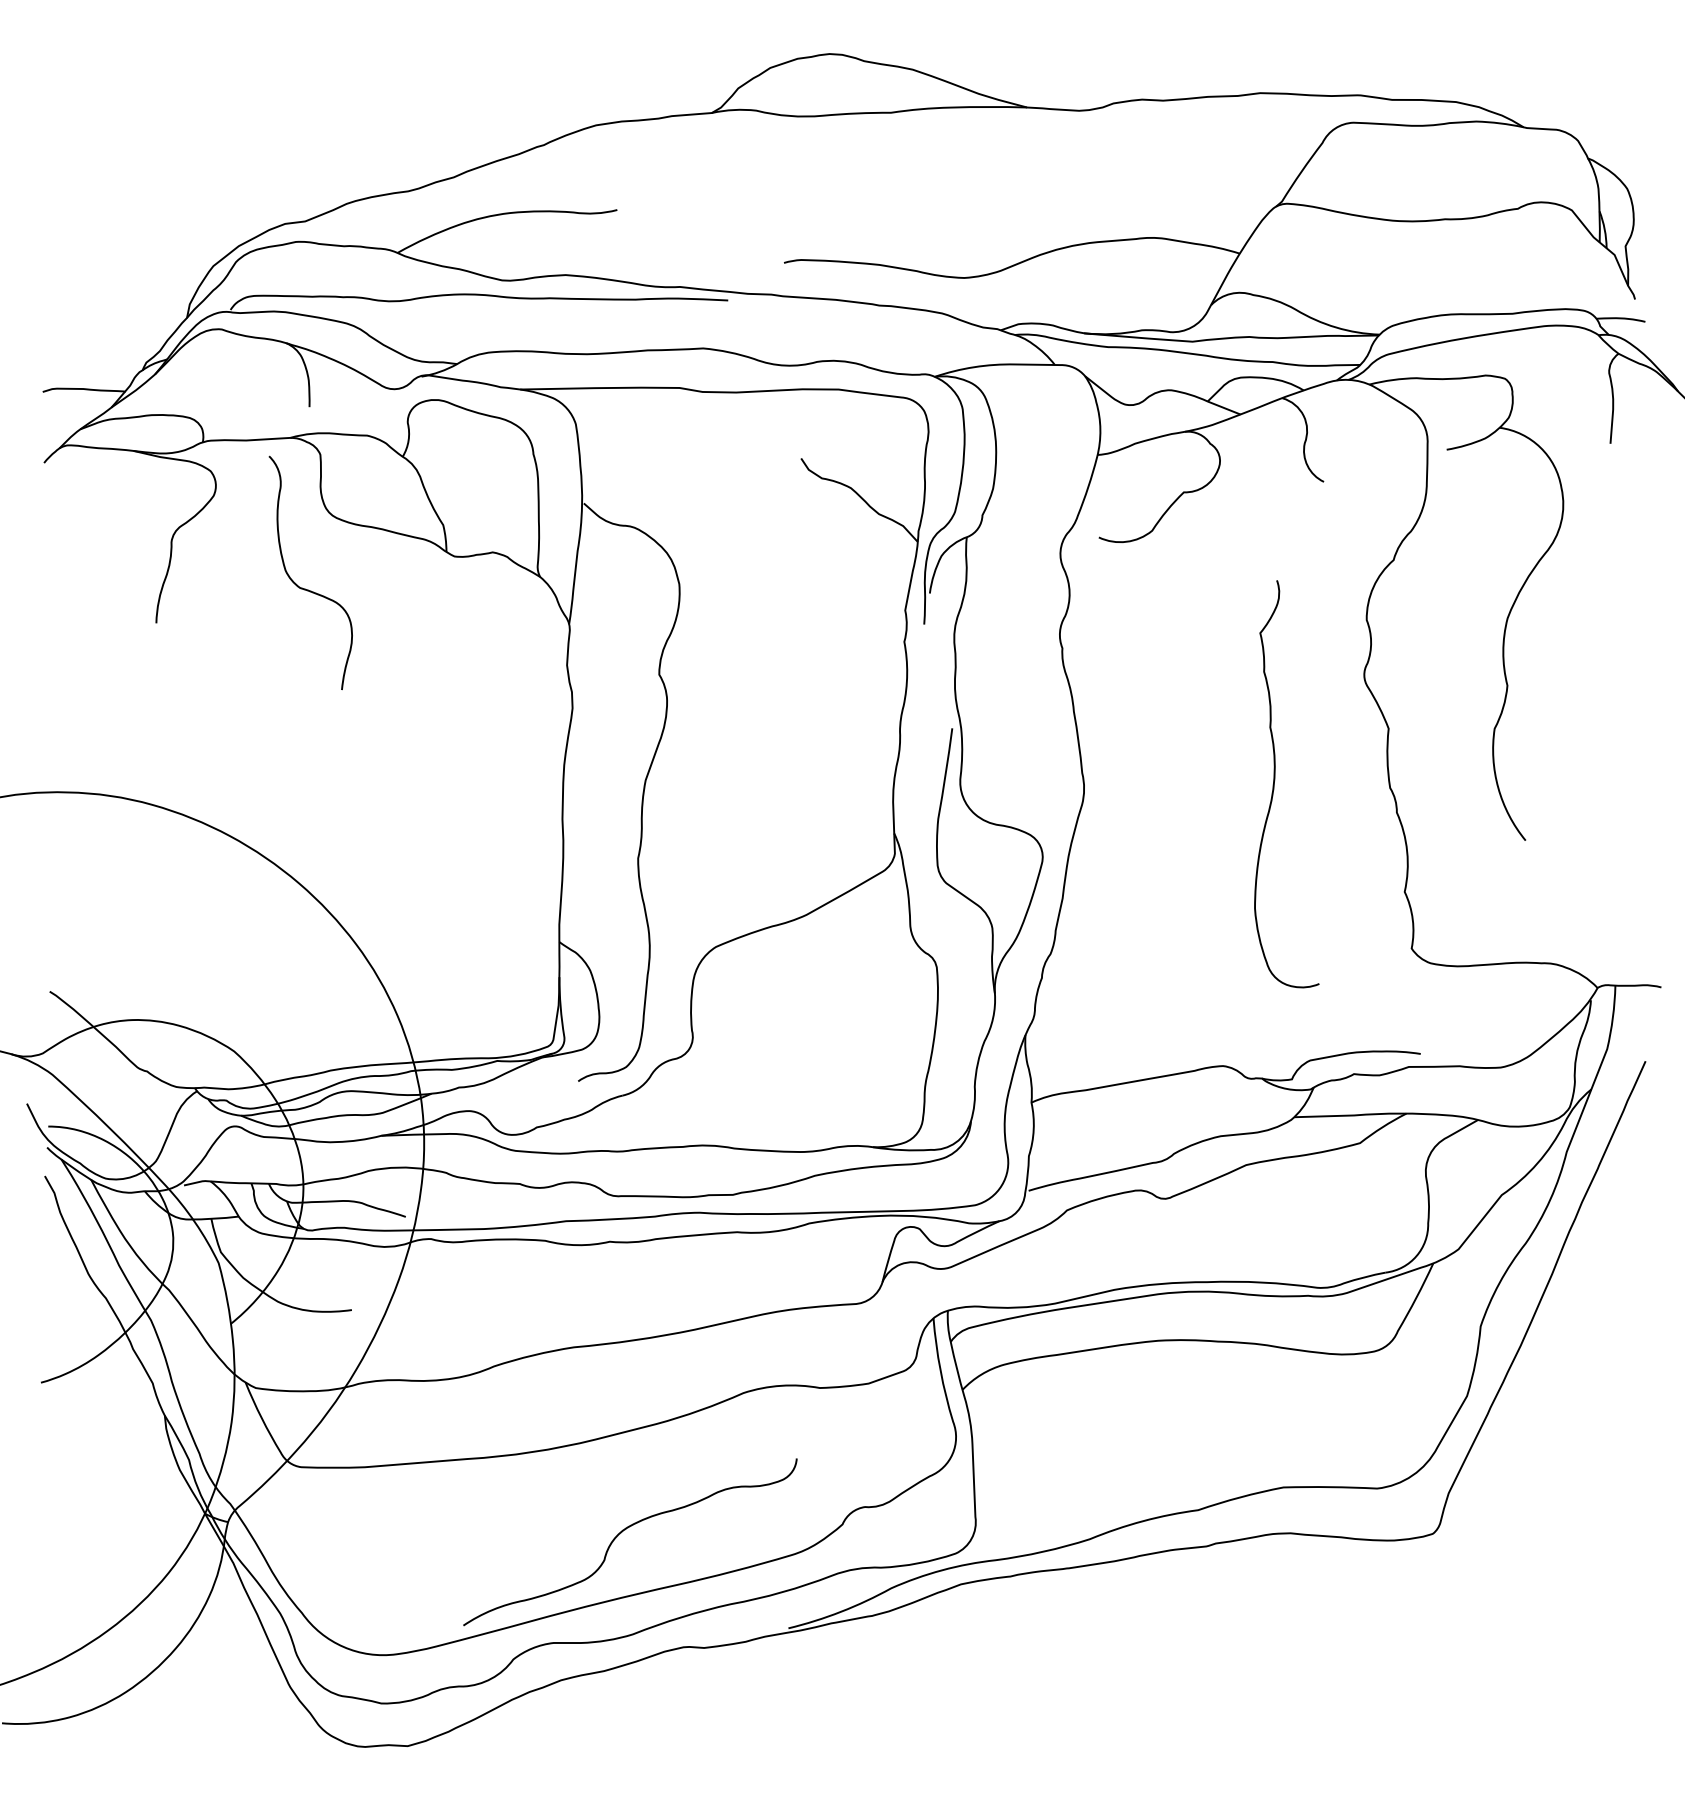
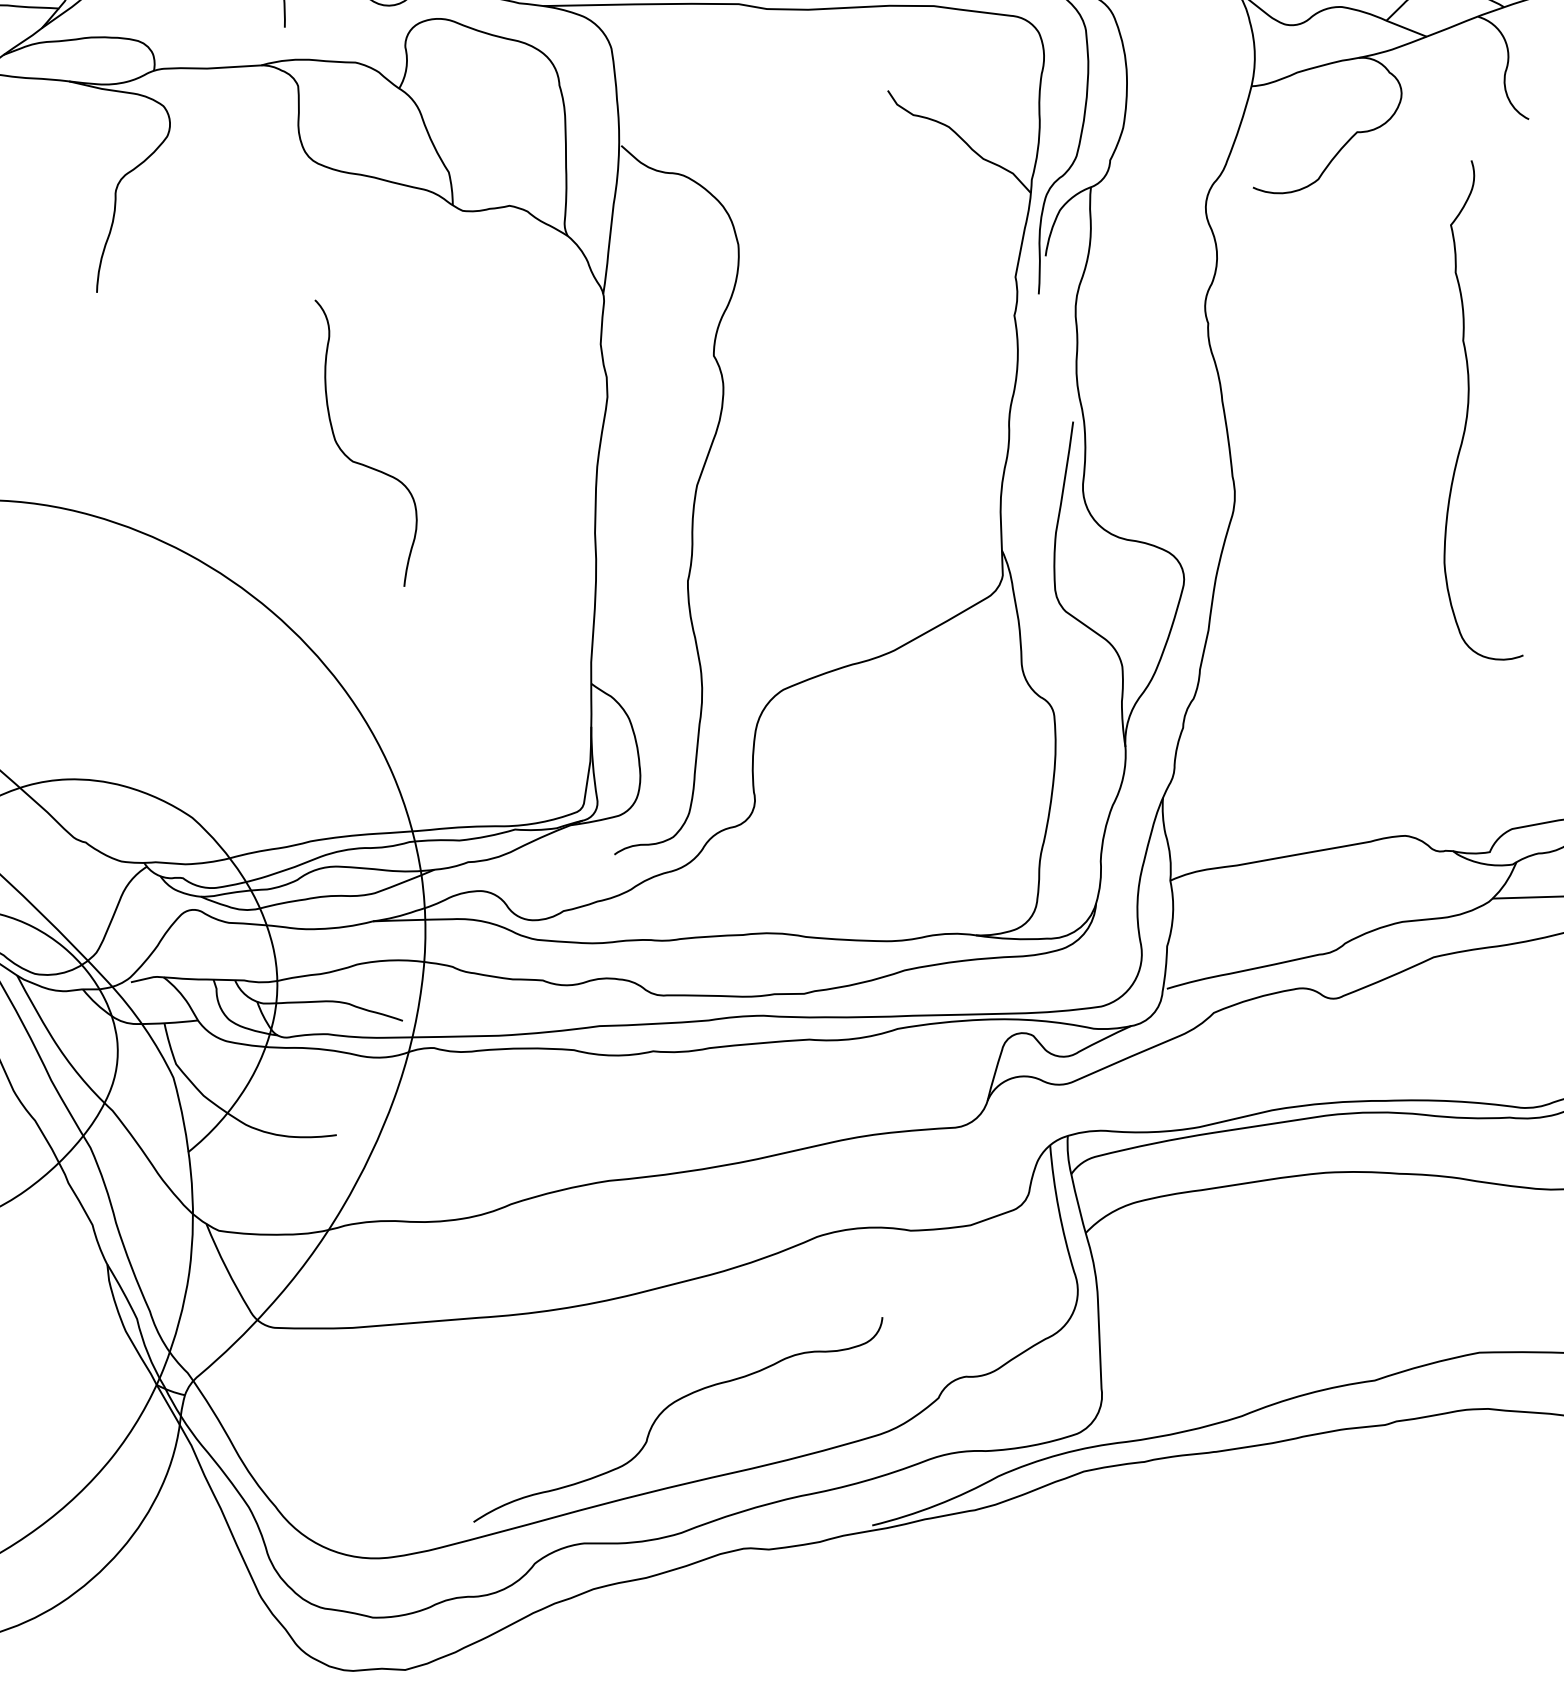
curve: (305, 588) -> (359, 462), moved
curve: (1275, 780) -> (1469, 405), moved

